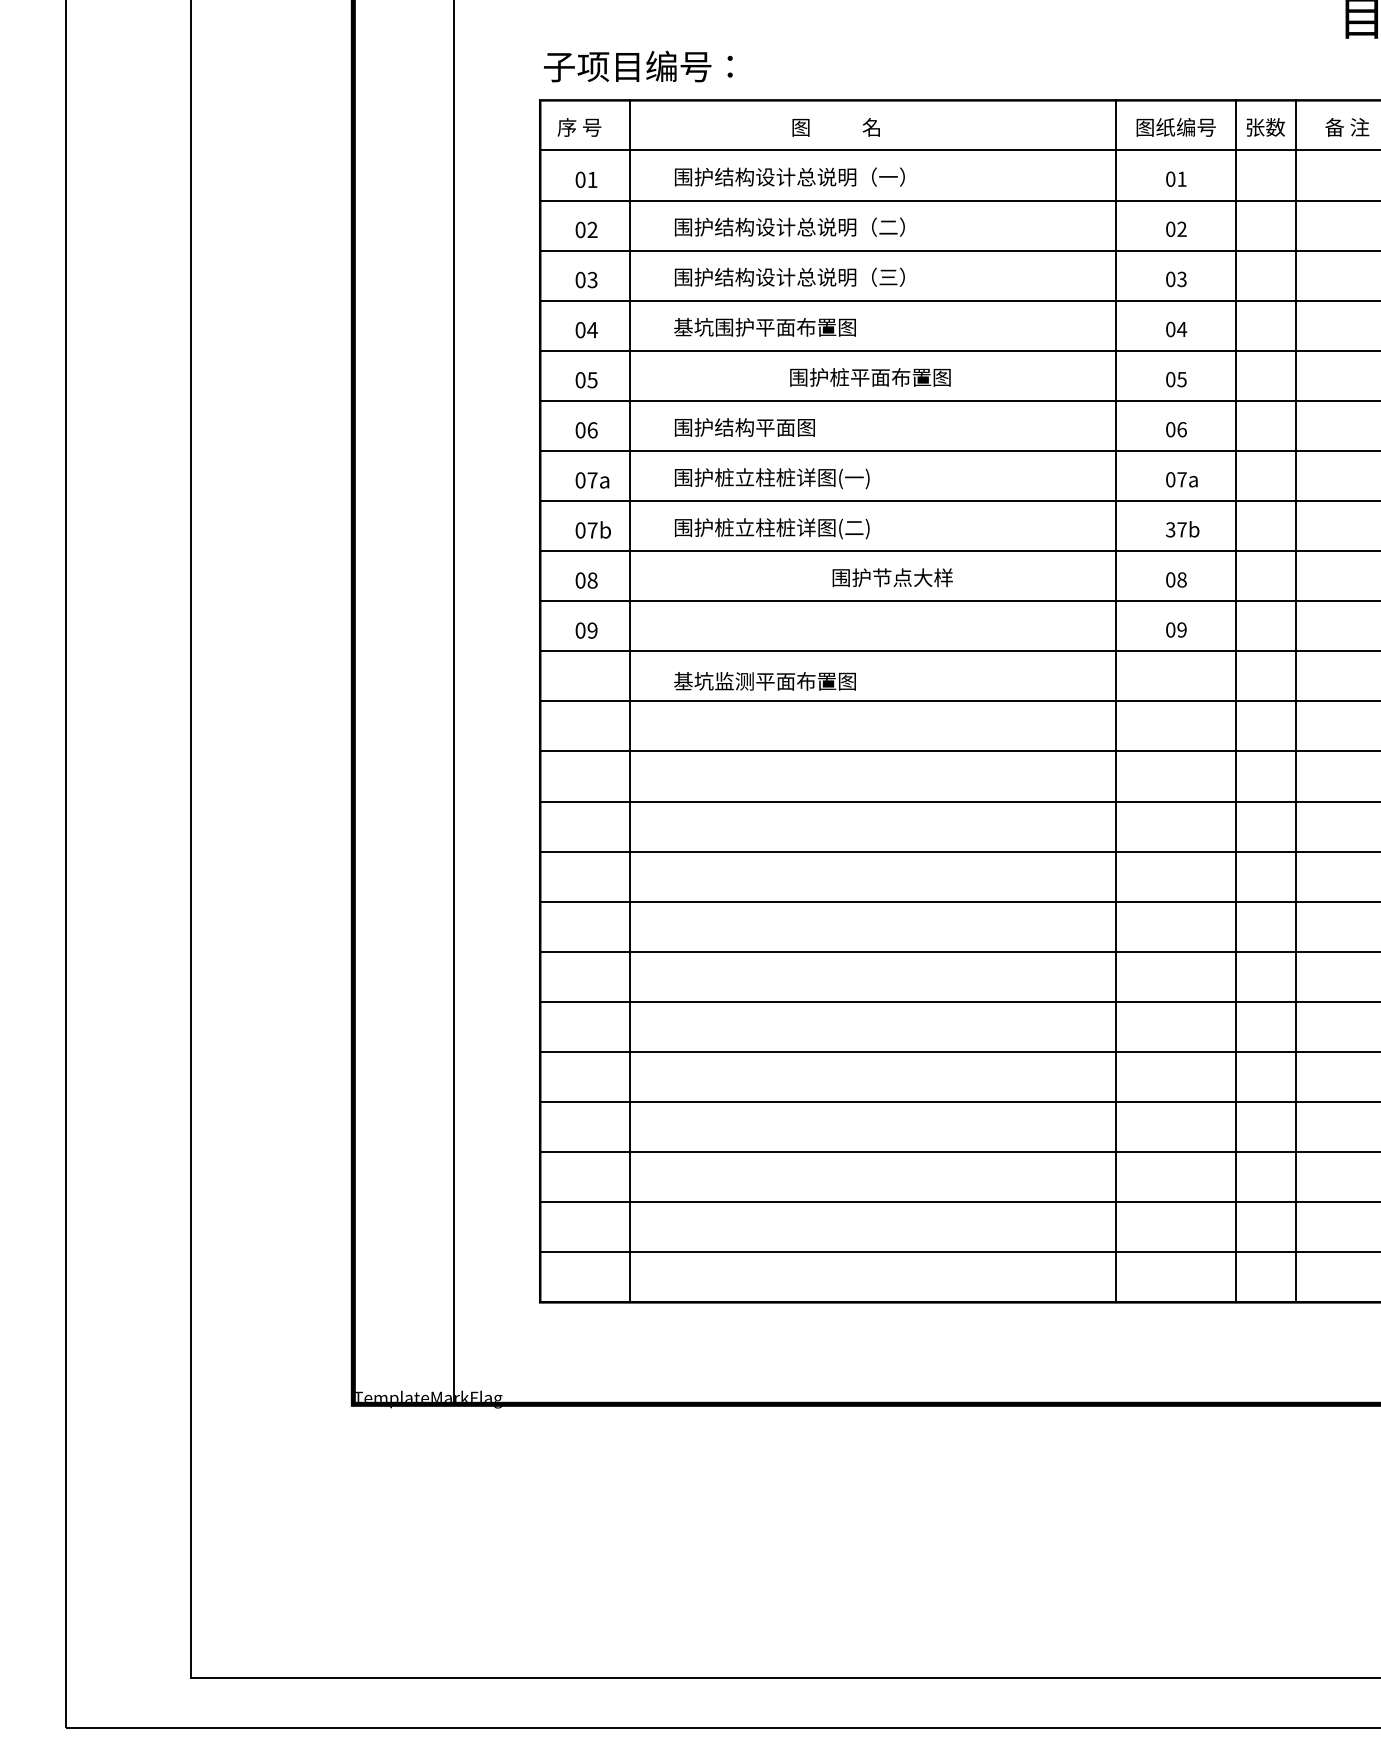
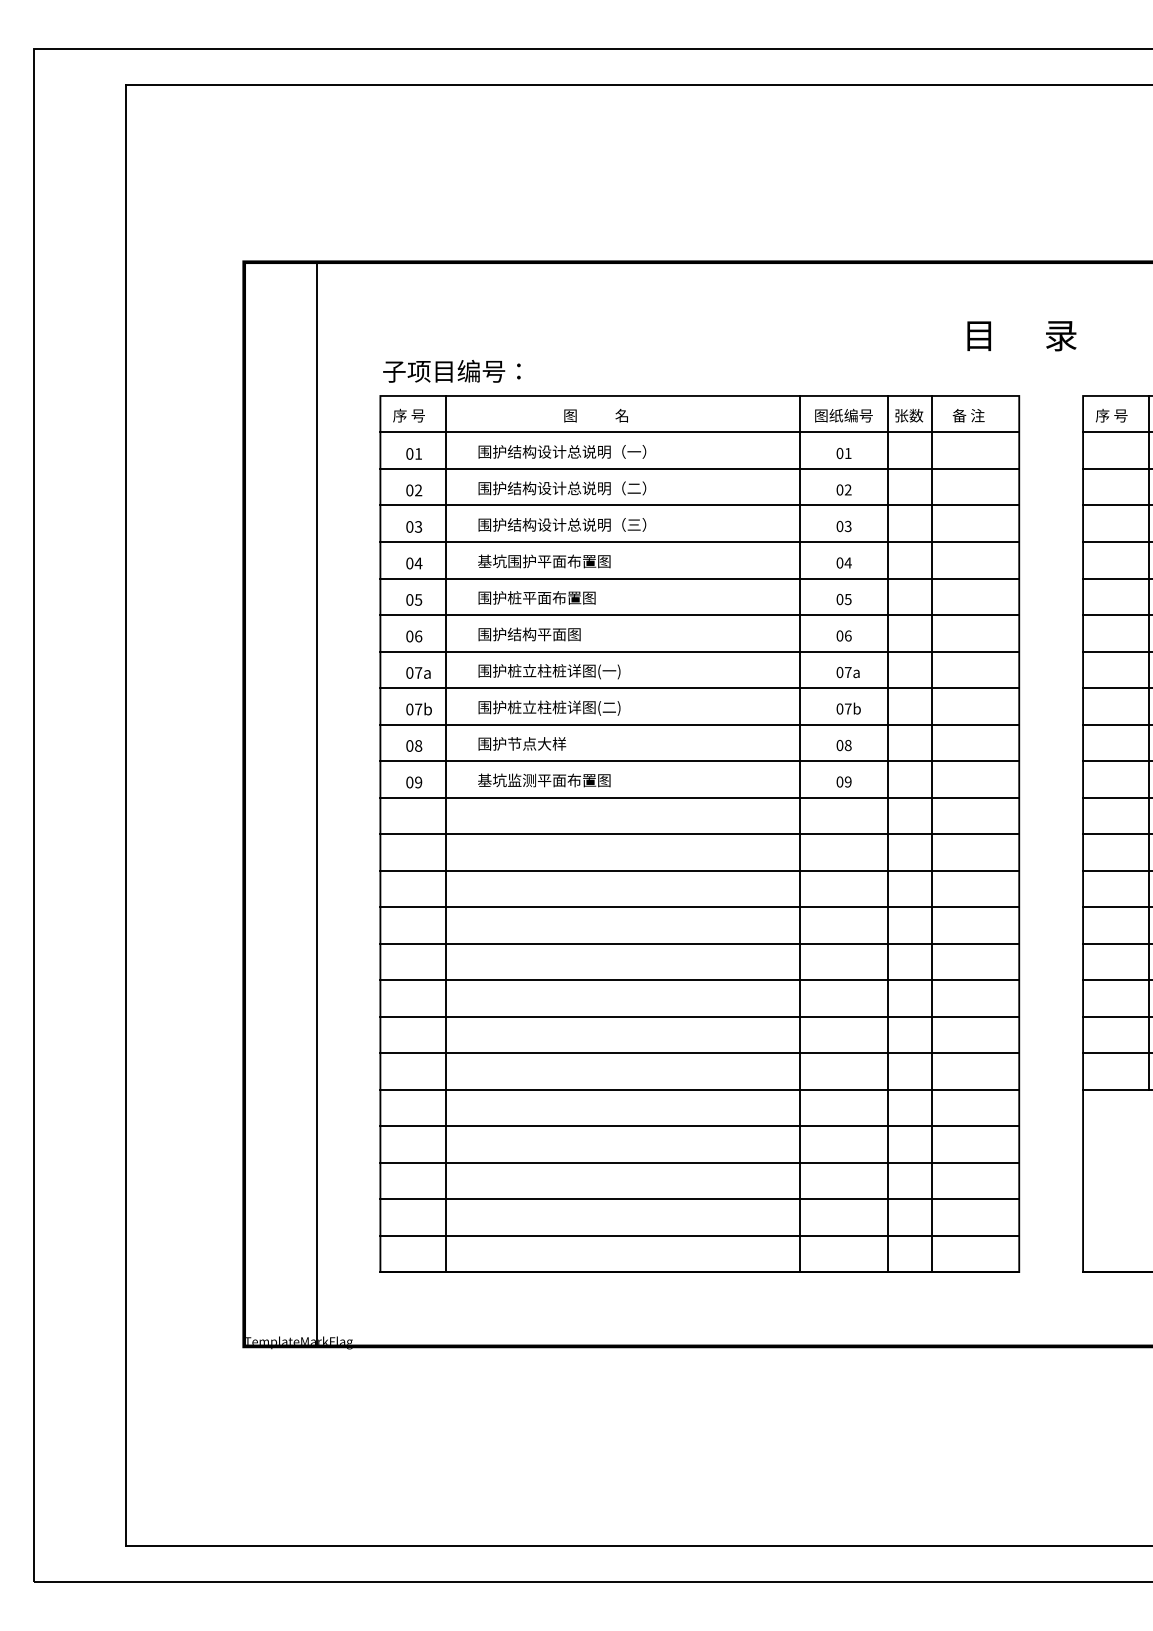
text: (869, 376) -> (536, 597), moved
text: (1170, 529) -> (839, 708), 37b -> 07b
text: (892, 577) -> (522, 743), moved
text: (765, 681) -> (544, 780), moved

